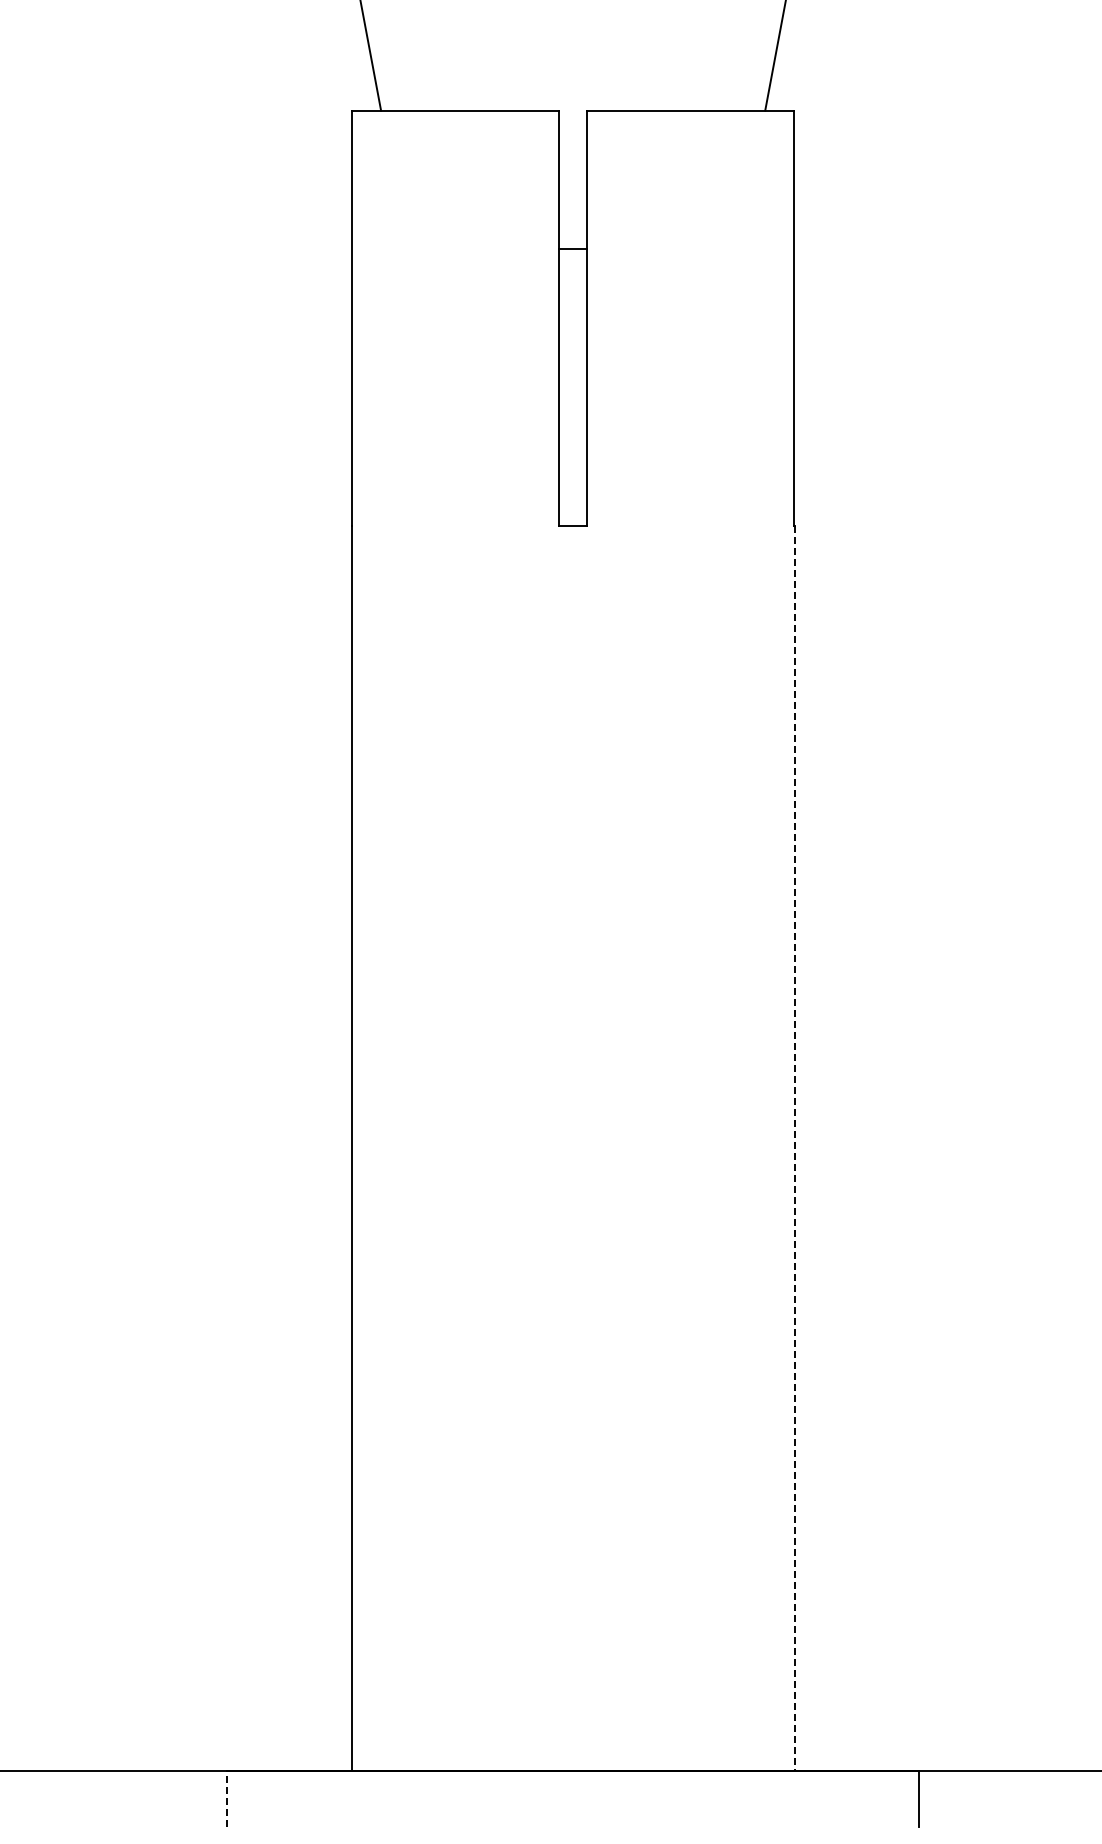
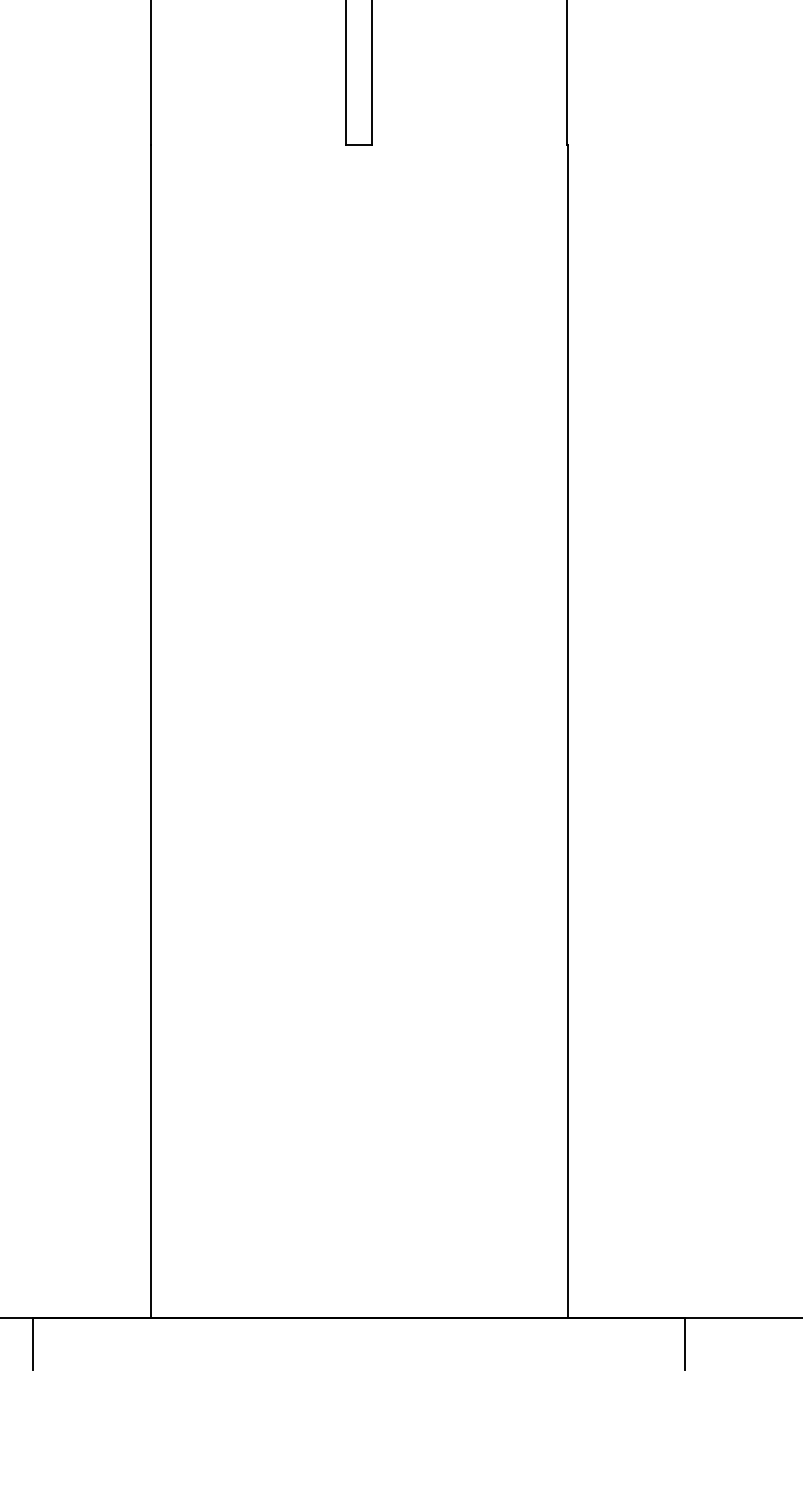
line: (794, 1148) -> (567, 731), dashed -> solid
line: (227, 1799) -> (33, 1344), dashed -> solid

